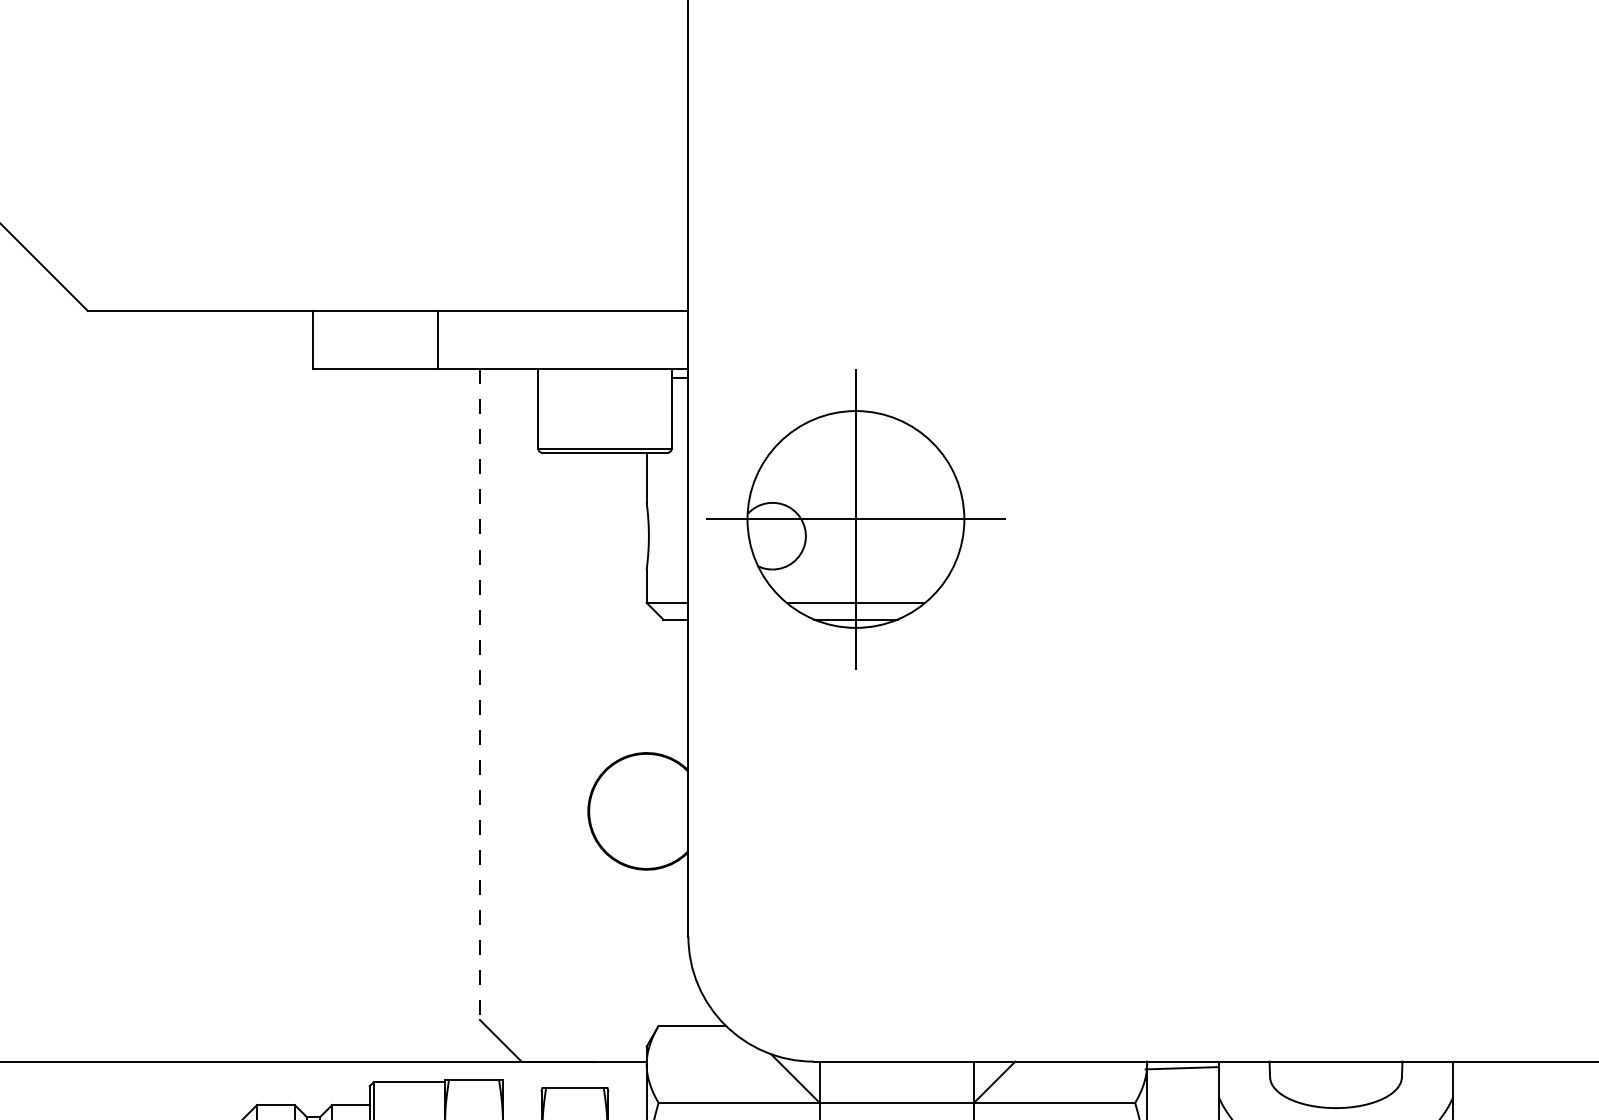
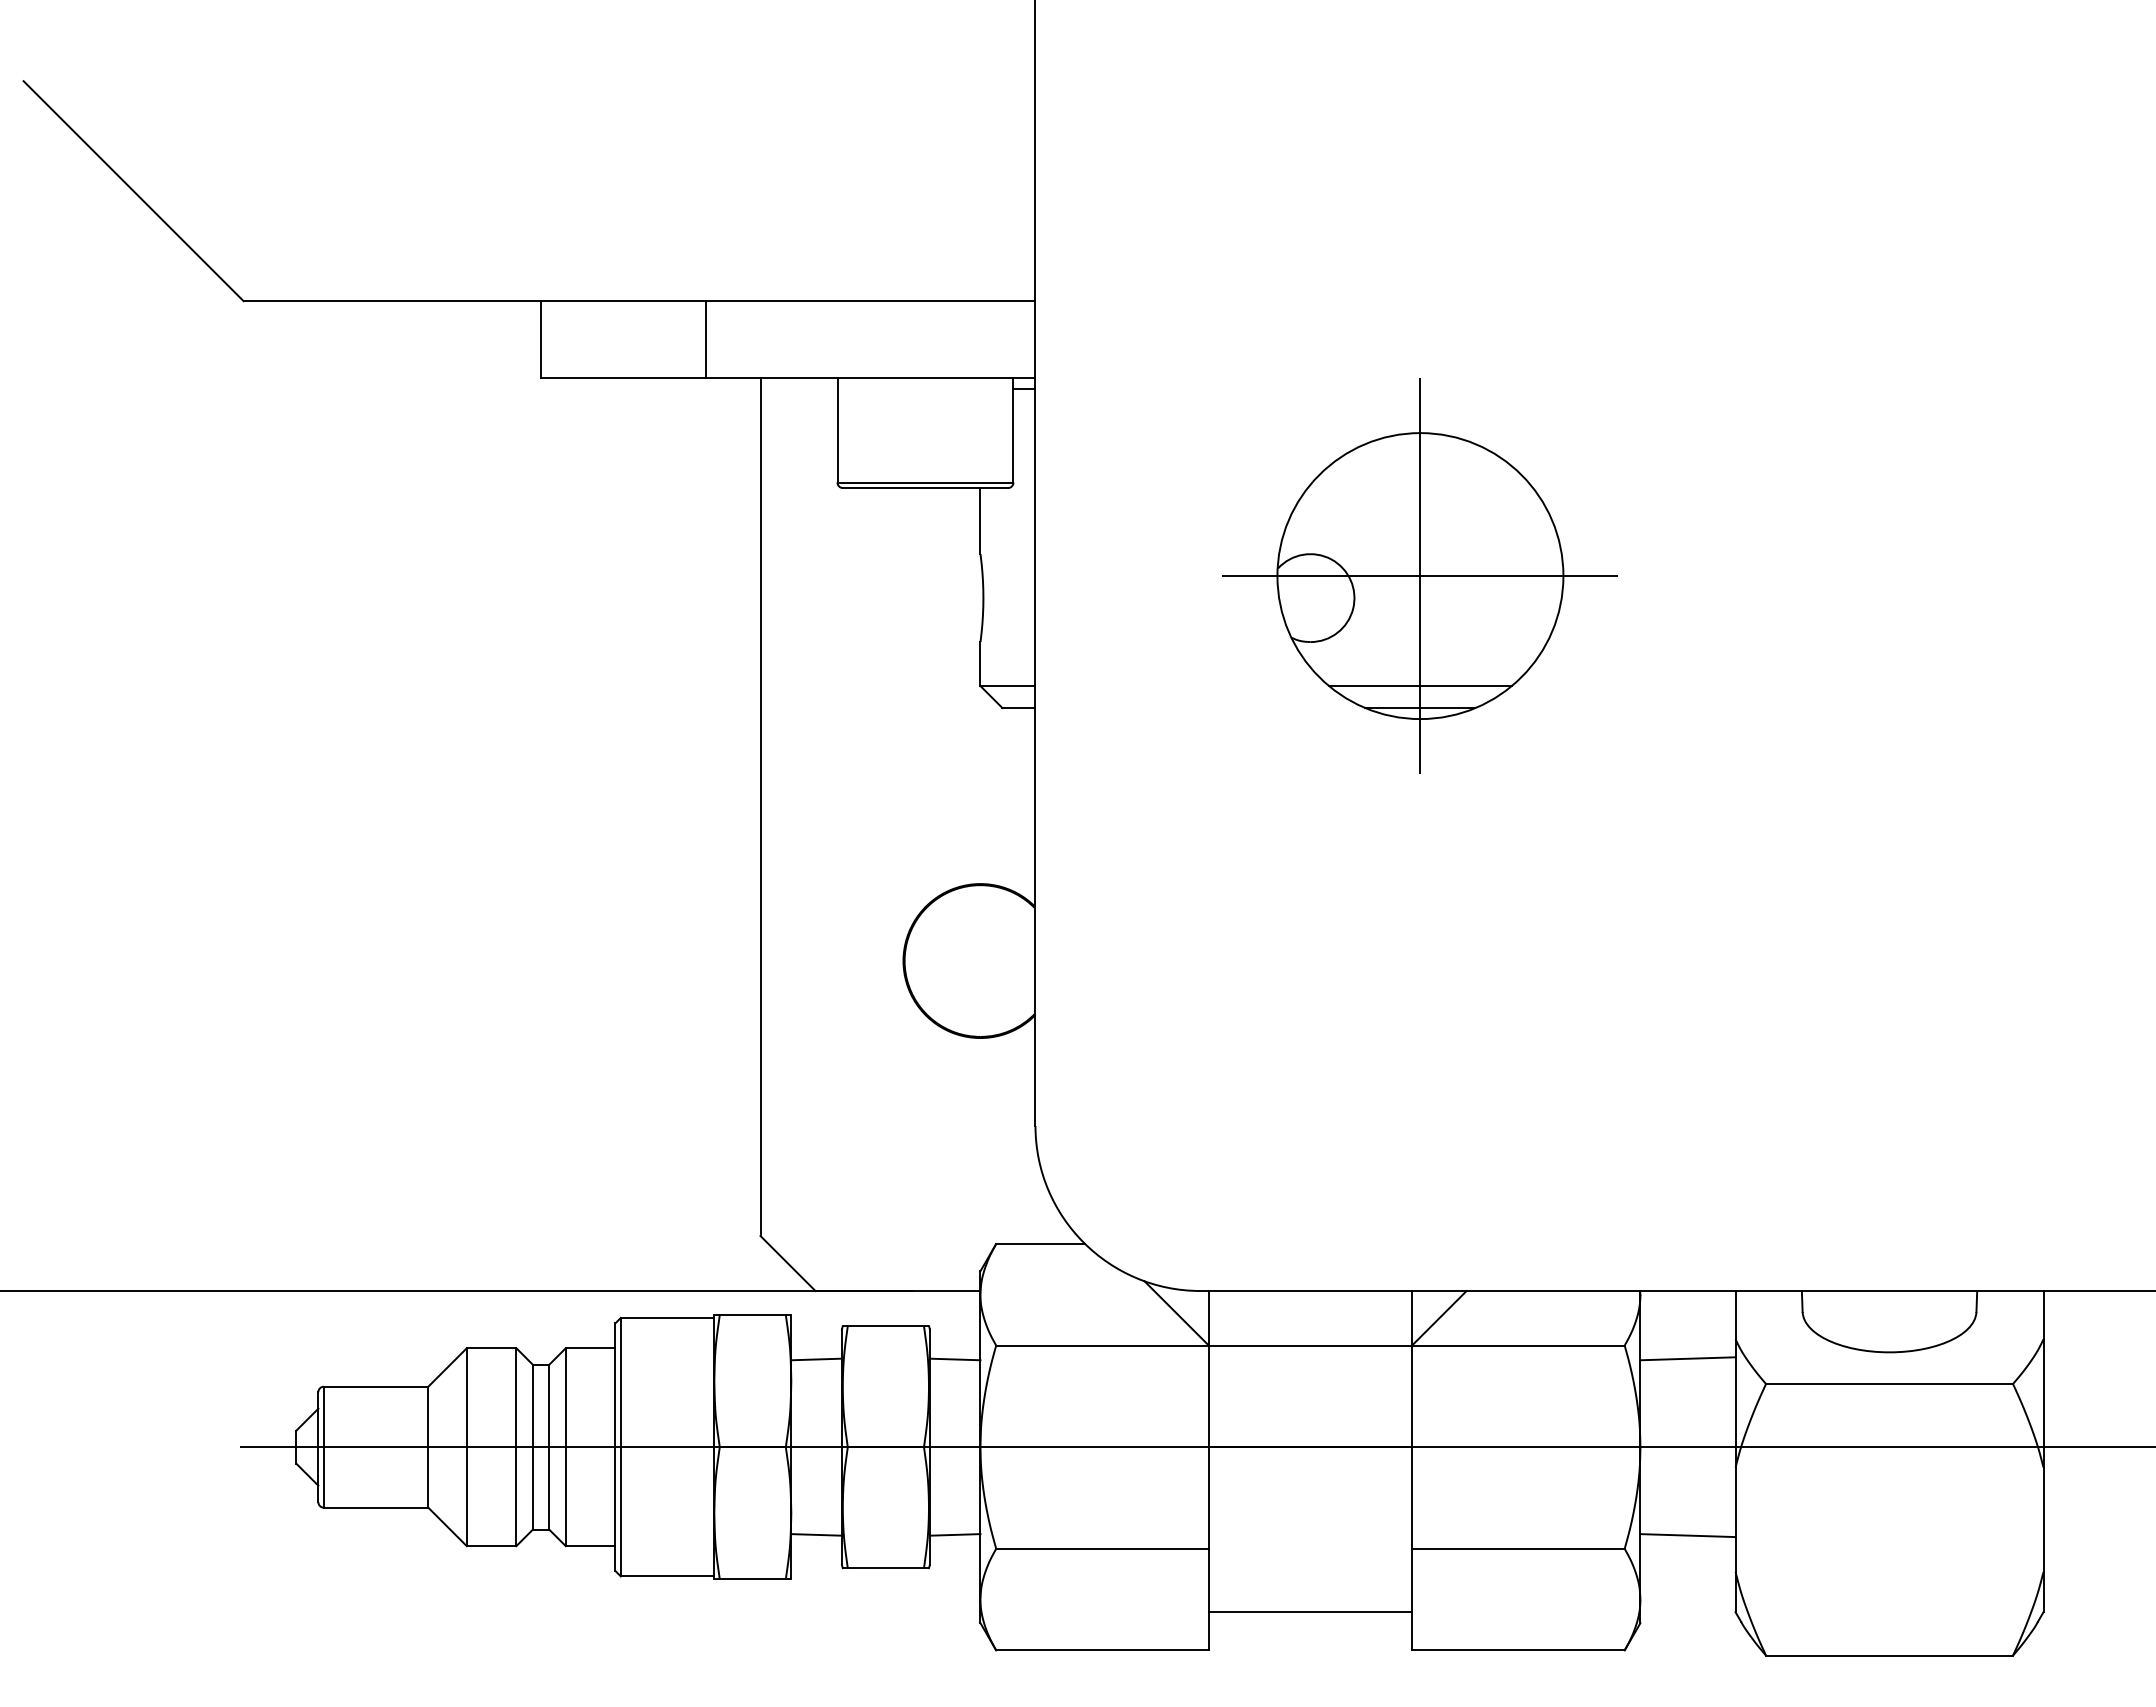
part: (855, 519) -> (1419, 575), moved
line: (479, 694) -> (760, 807), dashed -> solid
line: (1181, 1068) -> (1687, 1358), moved
line: (522, 1113) -> (816, 1359), added
line: (626, 1113) -> (954, 1359), added

